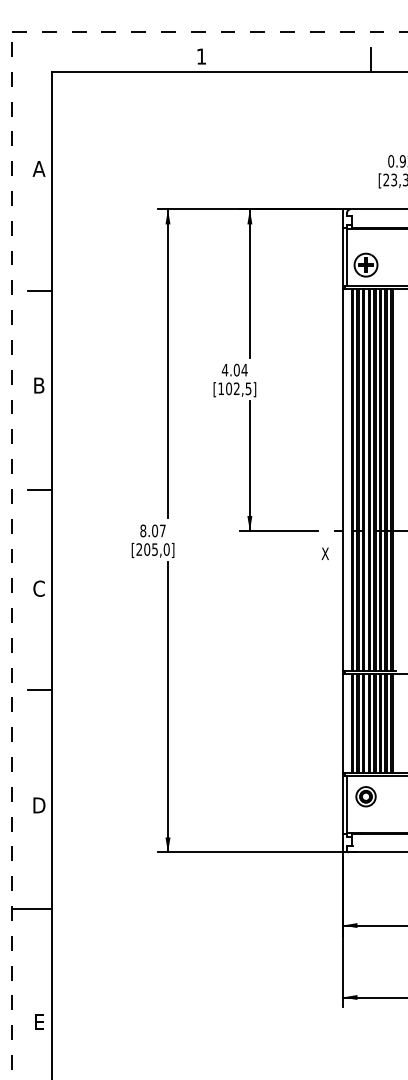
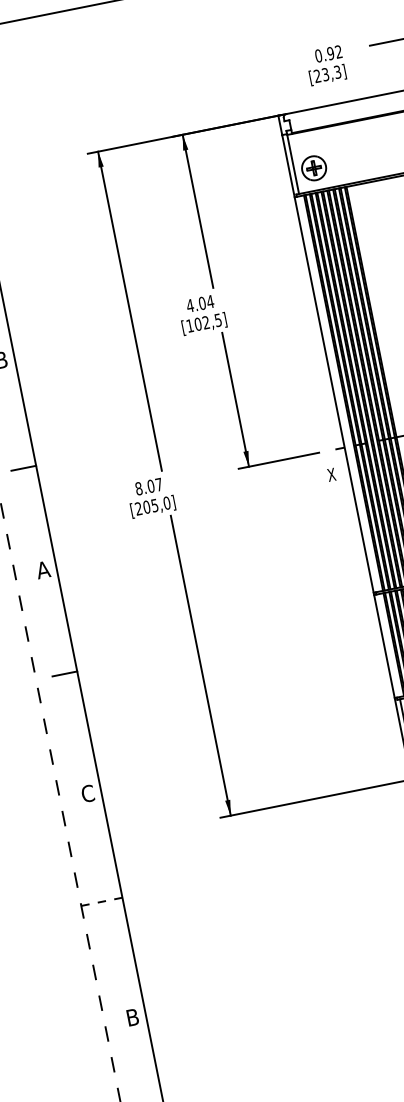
text: (38, 588) -> (42, 569), C -> A
text: (39, 805) -> (88, 793), D -> C
line: (31, 908) -> (101, 901), solid -> dashed
text: (39, 1021) -> (132, 1016), E -> B

